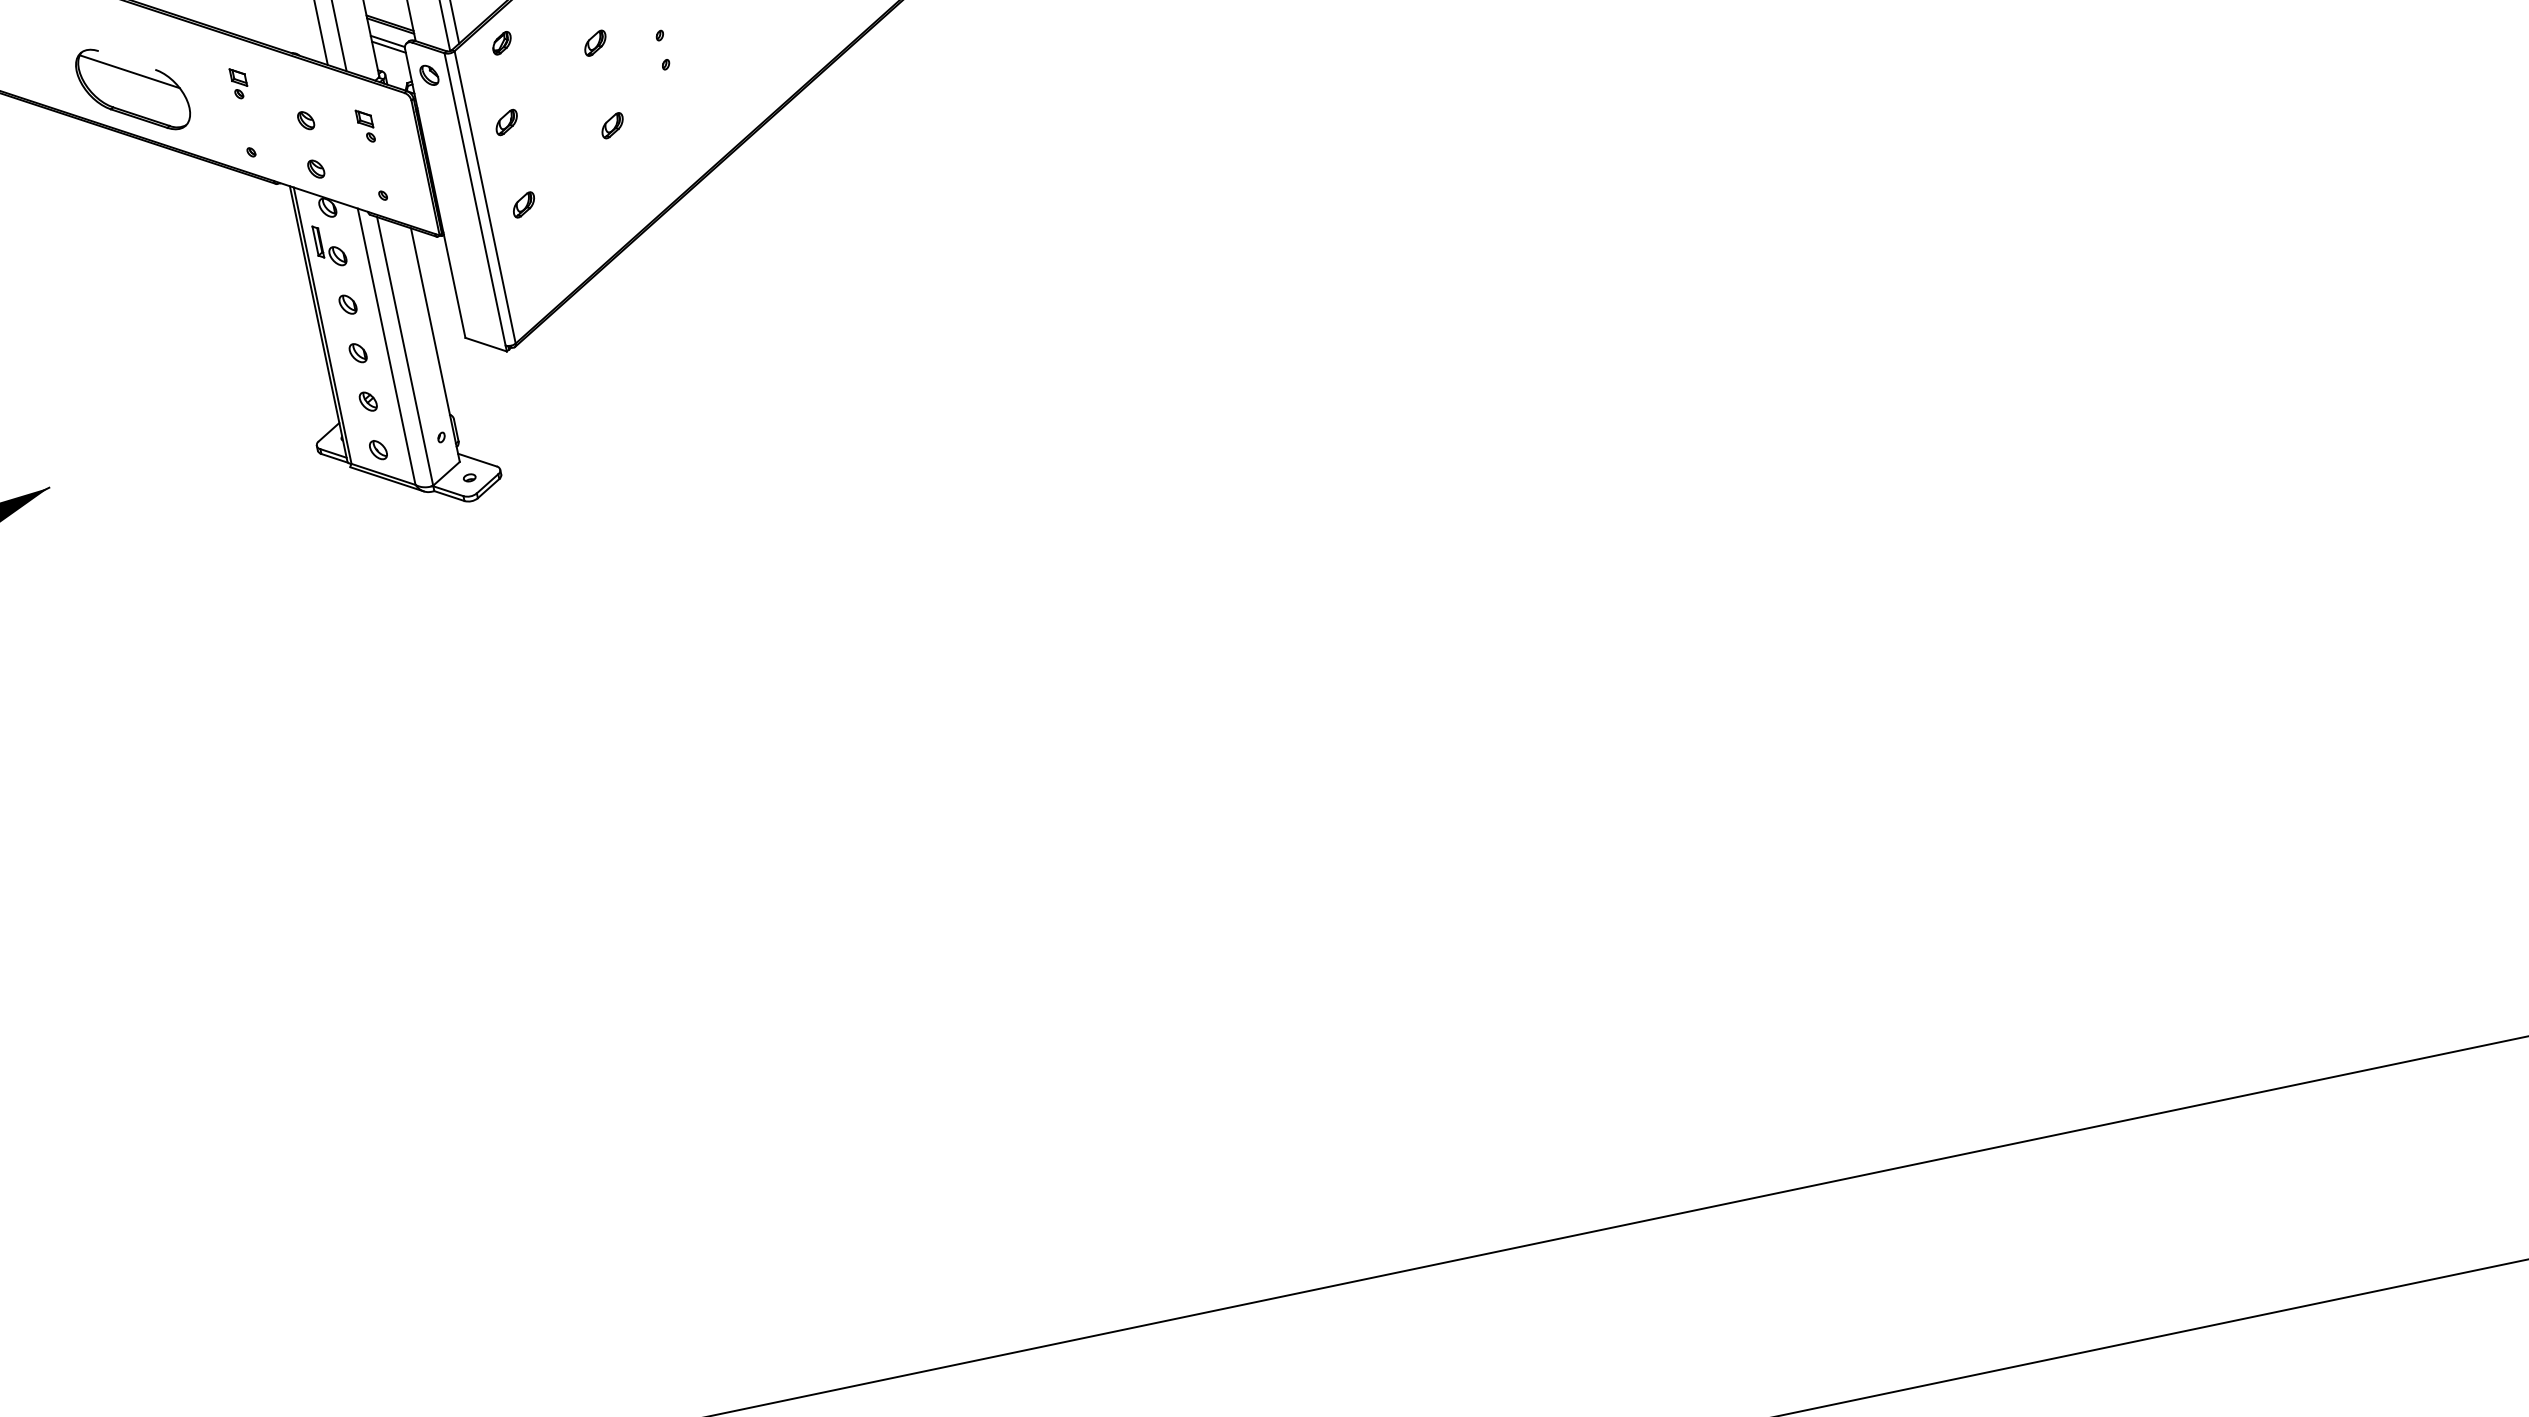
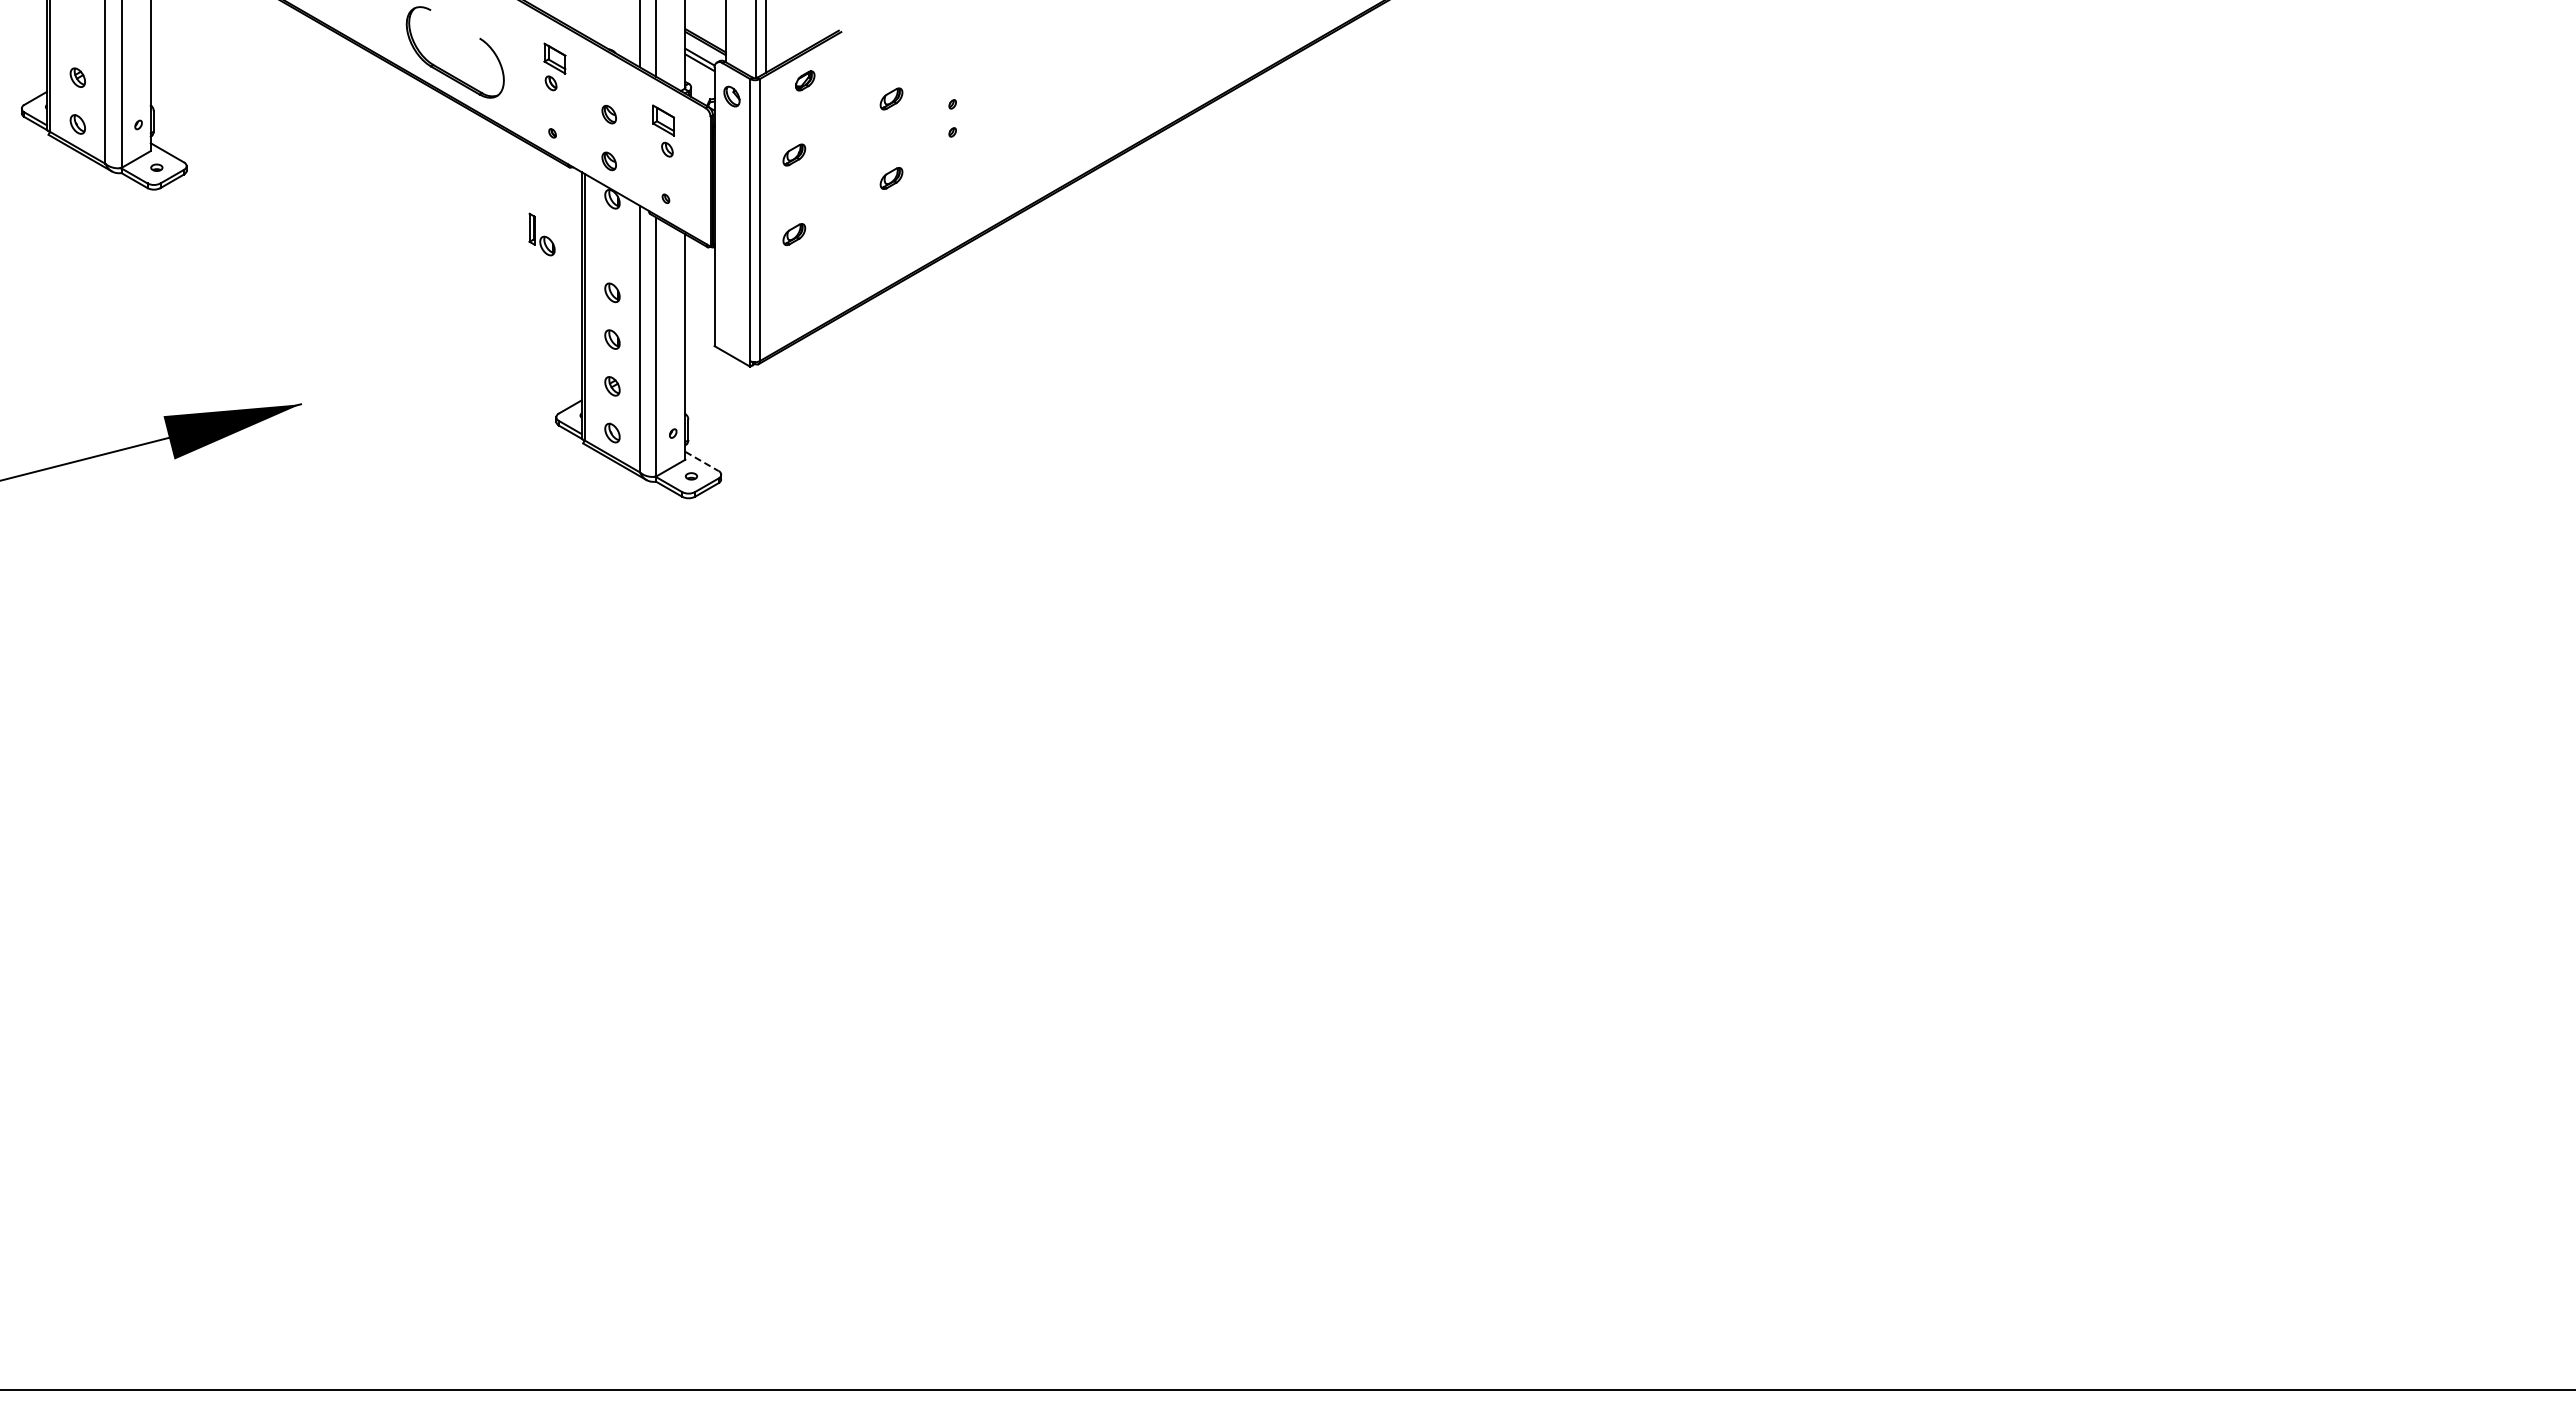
line: (129, 71) -> (455, 35), removed
part: (238, 82) -> (554, 66), size x1.6
part: (365, 125) -> (663, 130), size x1.6
part: (329, 245) -> (541, 234), moved
line: (477, 460) -> (702, 461), solid -> dashed

